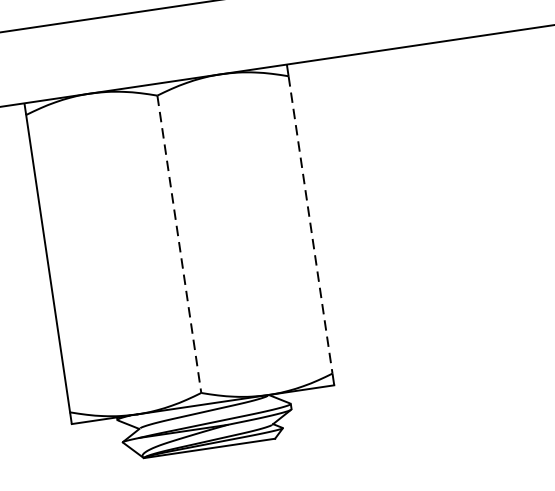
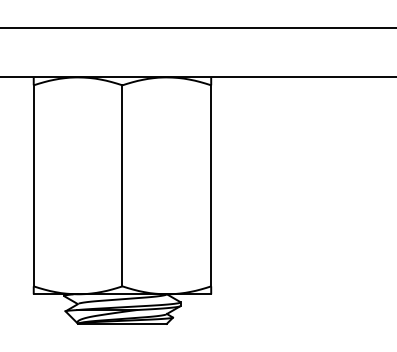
line: (310, 224) -> (211, 185), dashed -> solid
line: (179, 243) -> (122, 185), dashed -> solid

